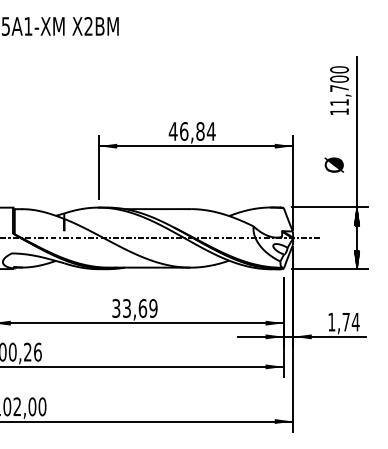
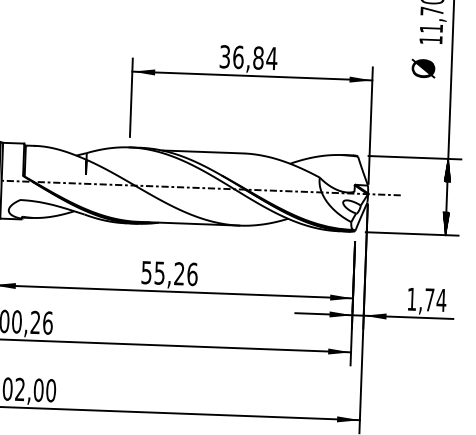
text: (172, 131) -> (224, 56), 46,84 -> 36,84
text: (333, 164) -> (422, 67), moved
text: (134, 308) -> (169, 273), 33,69 -> 55,26

